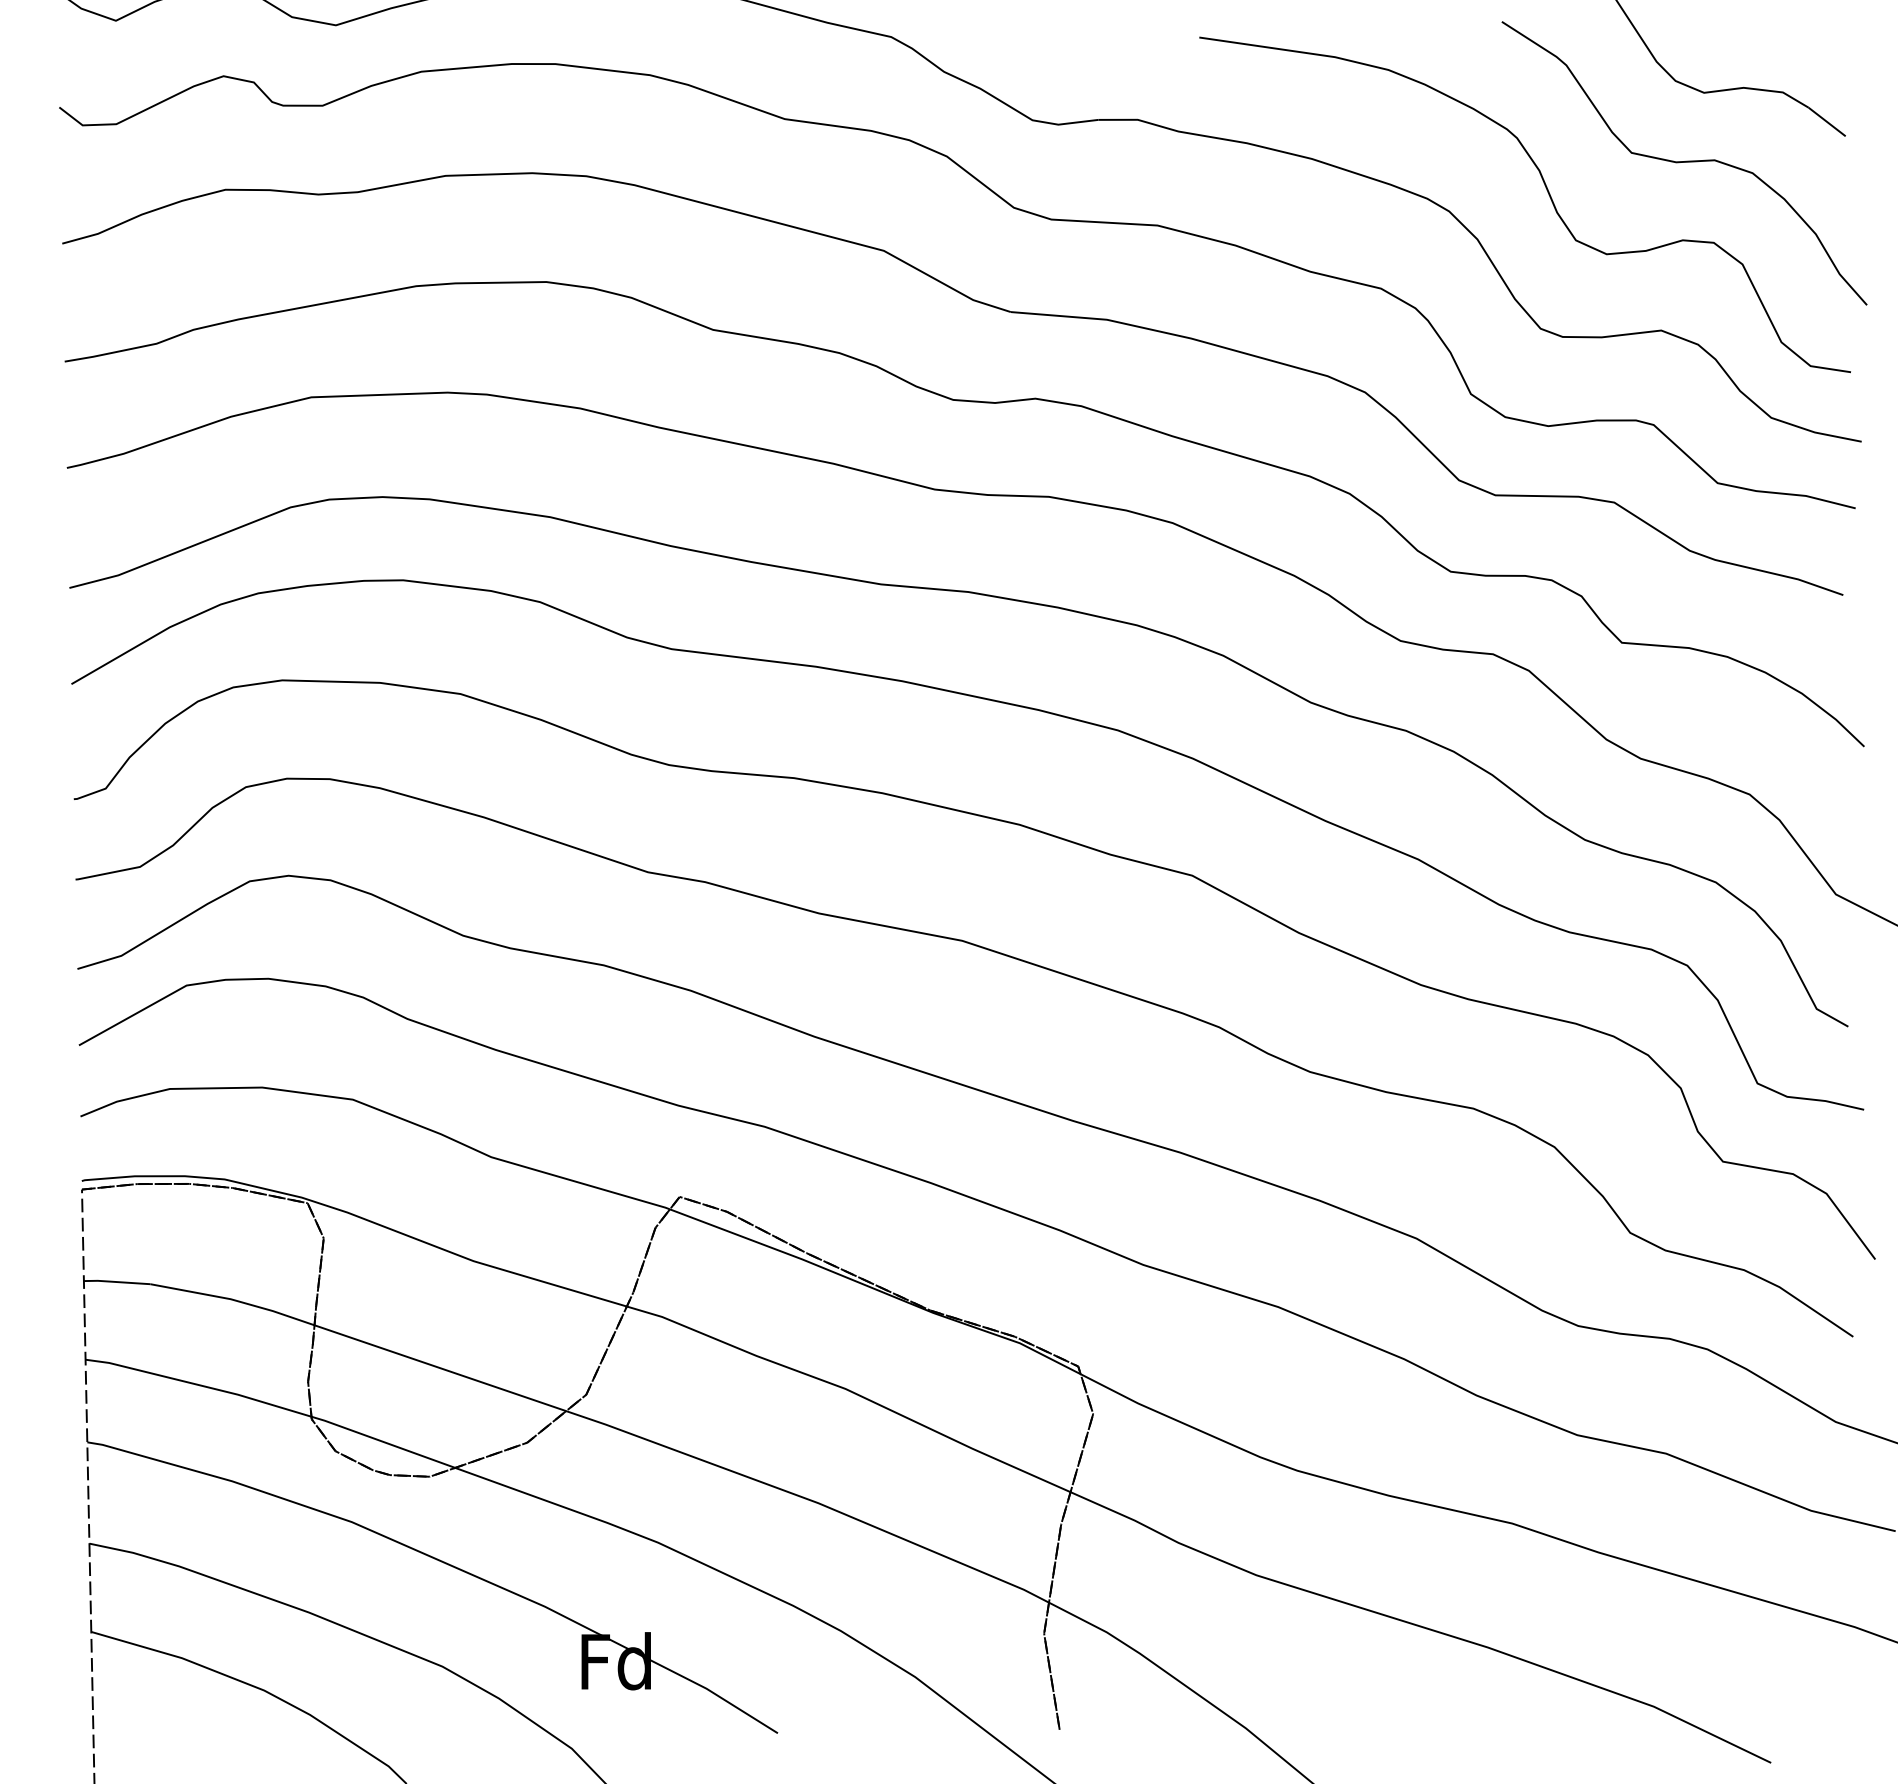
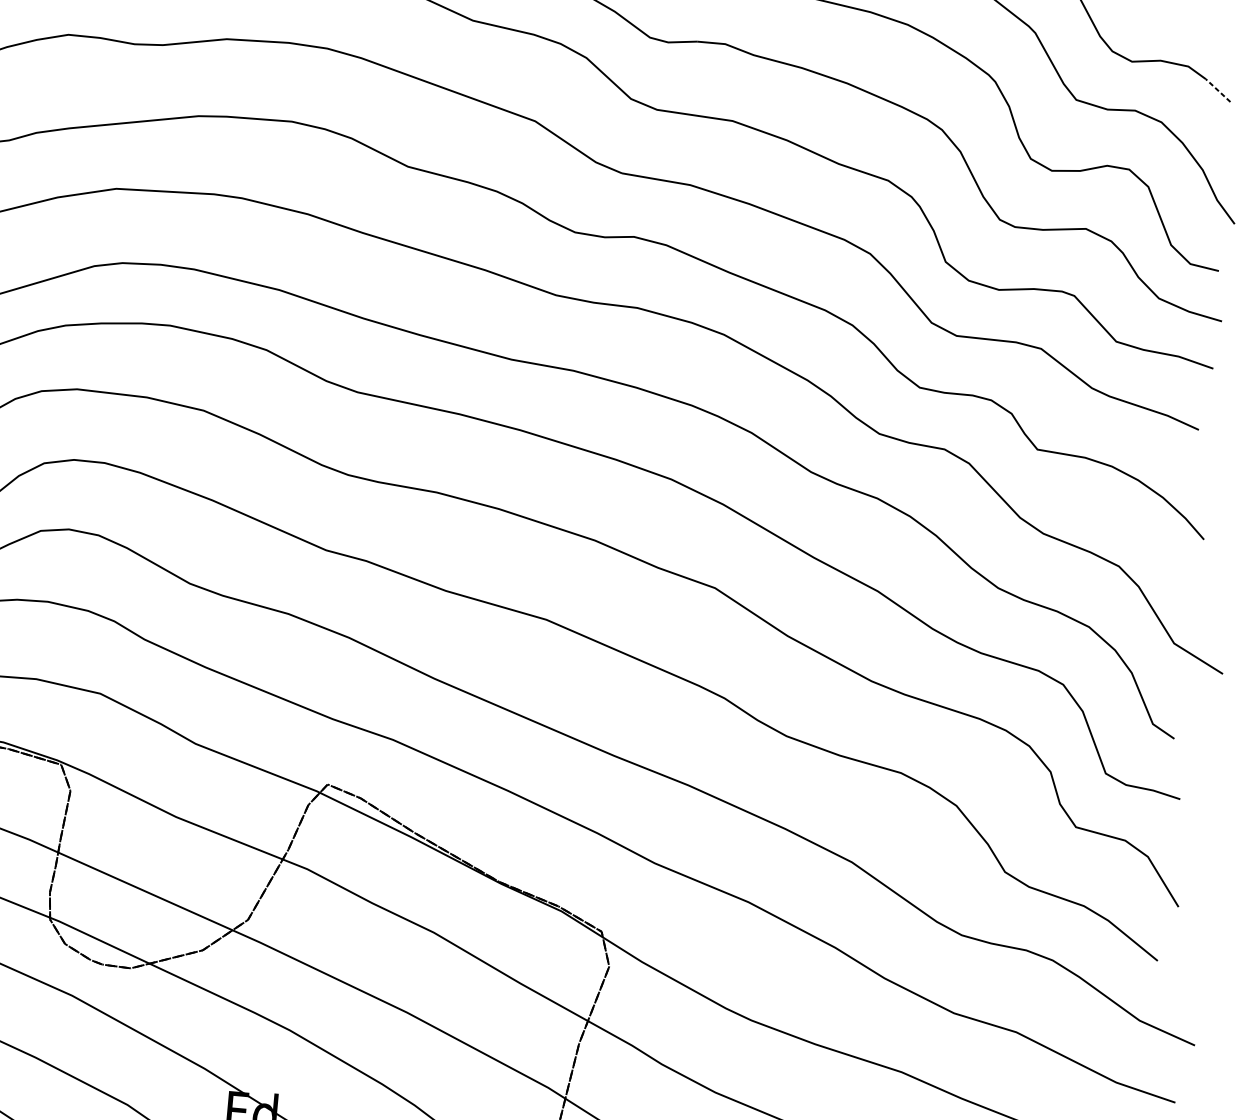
line: (1826, 121) -> (1217, 90), solid -> dashed

